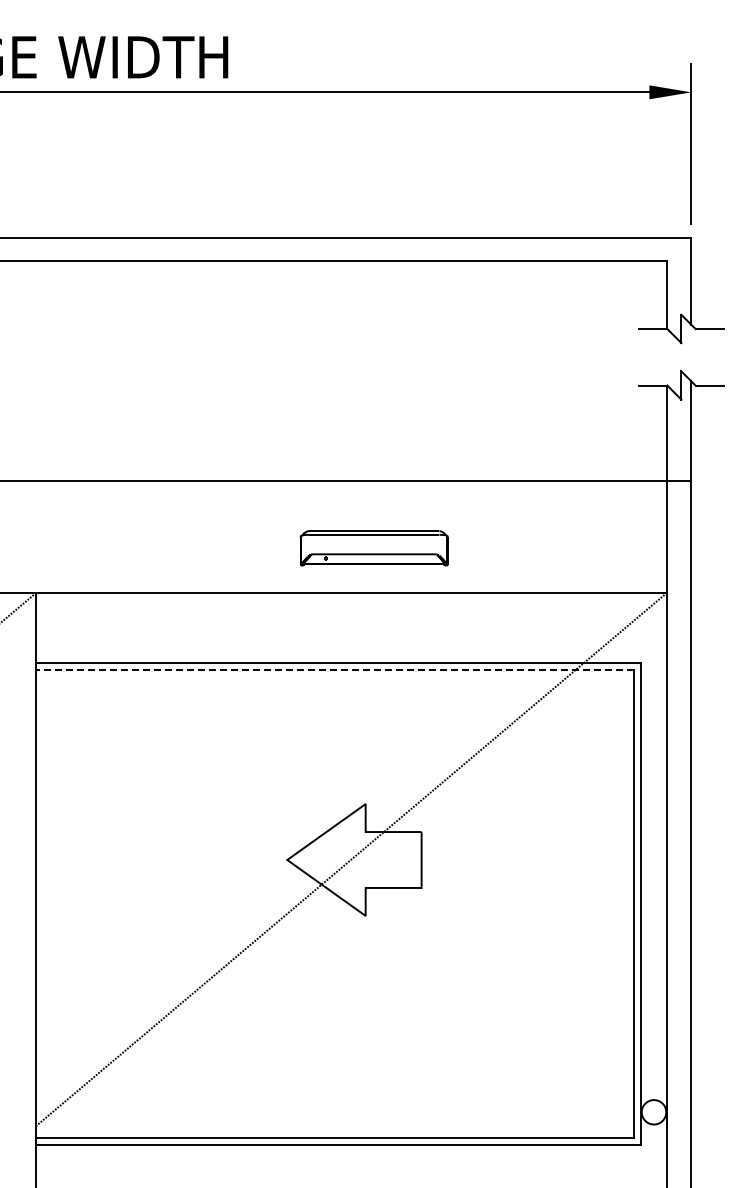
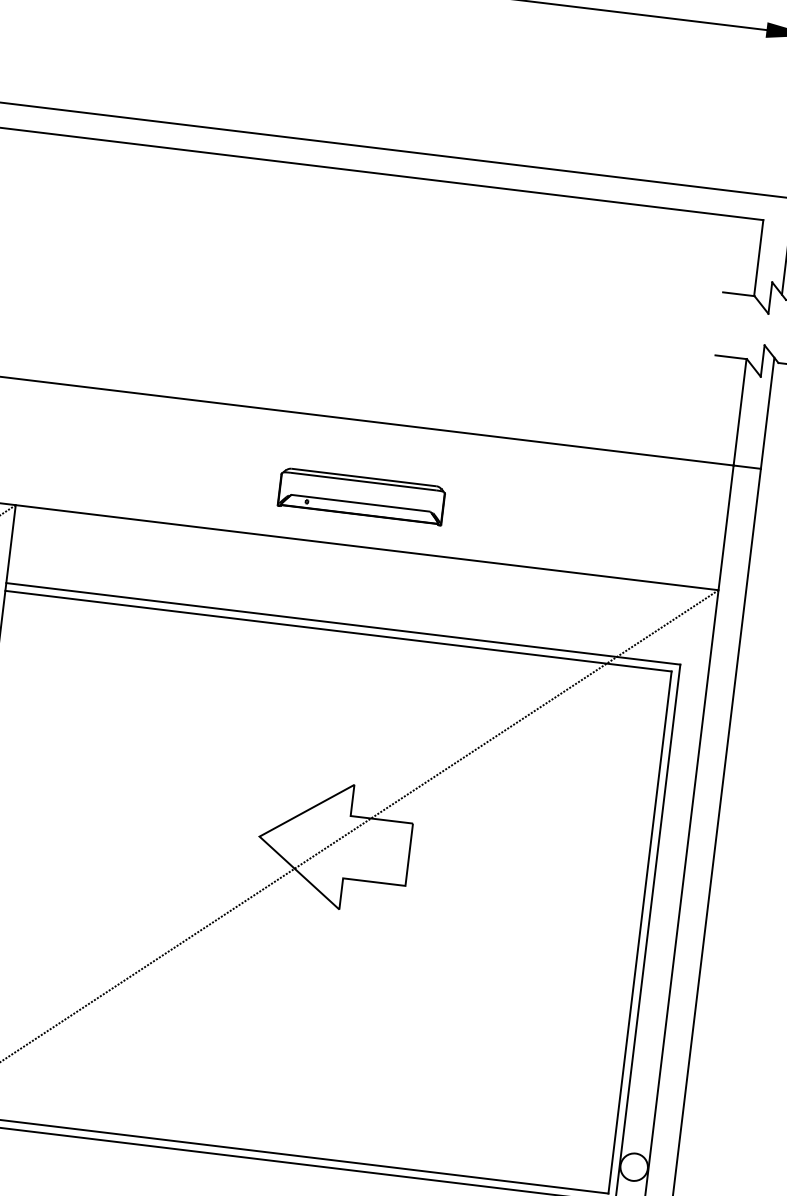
part: (373, 548) -> (360, 496), moved
line: (335, 669) -> (338, 630), dashed -> solid

